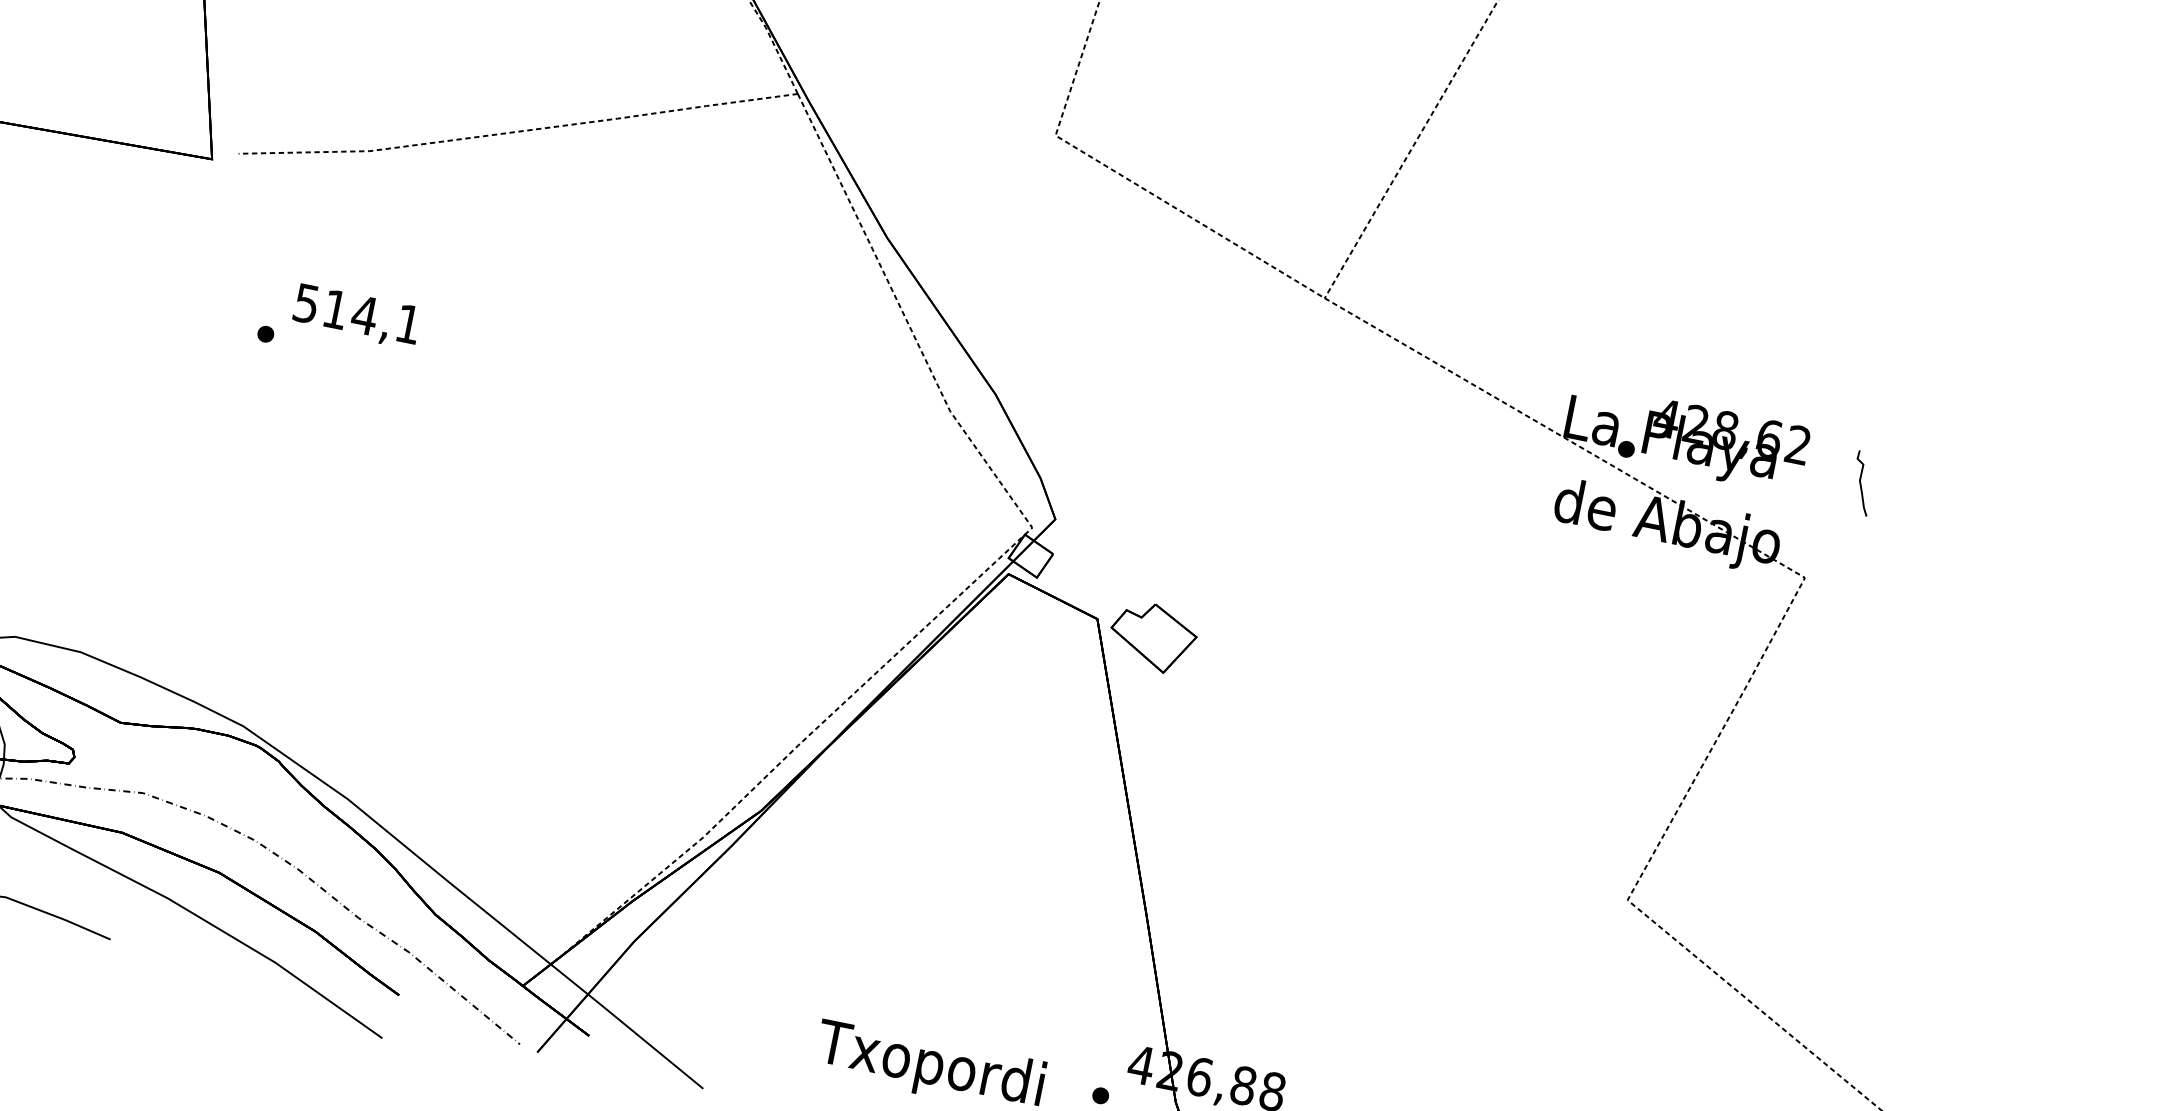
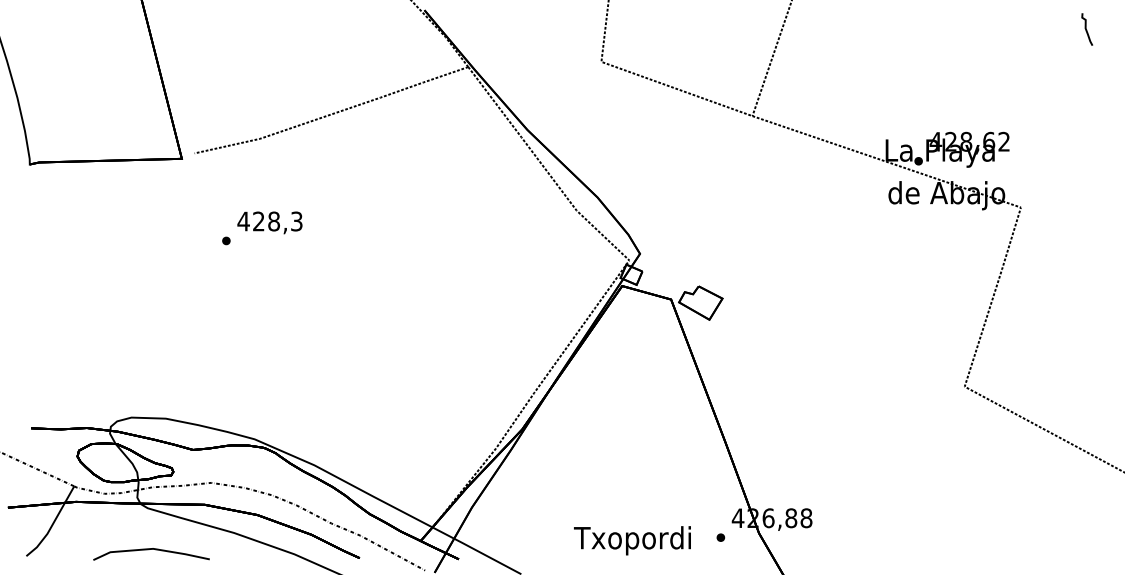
text: (356, 313) -> (269, 221), 514,1 -> 428,3
curve: (1861, 483) -> (1086, 29), moved

